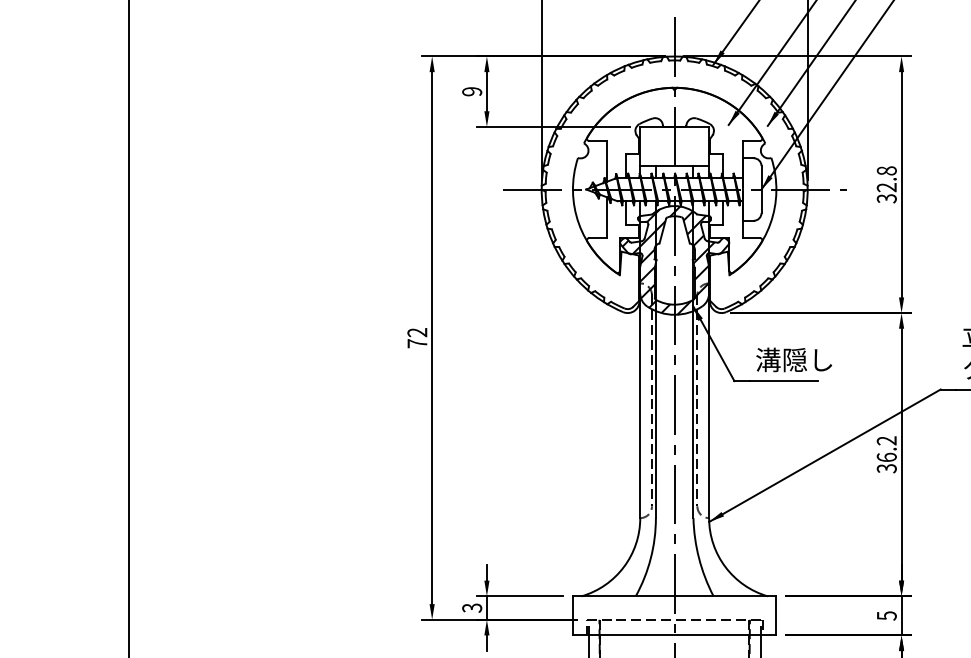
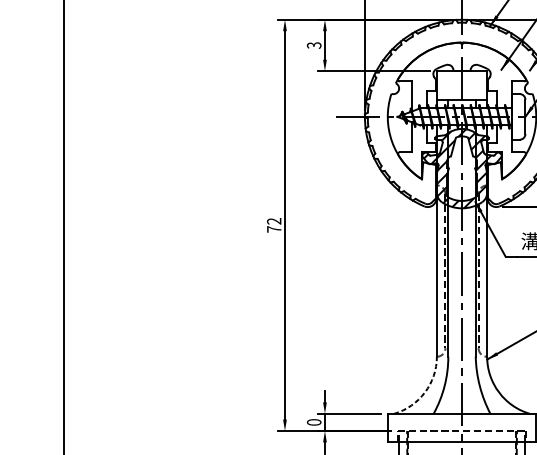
text: (472, 91) -> (314, 45), 9 -> 3
arc: (623, 567) -> (424, 392), solid -> dashed
text: (472, 607) -> (314, 422), 3 -> 0

